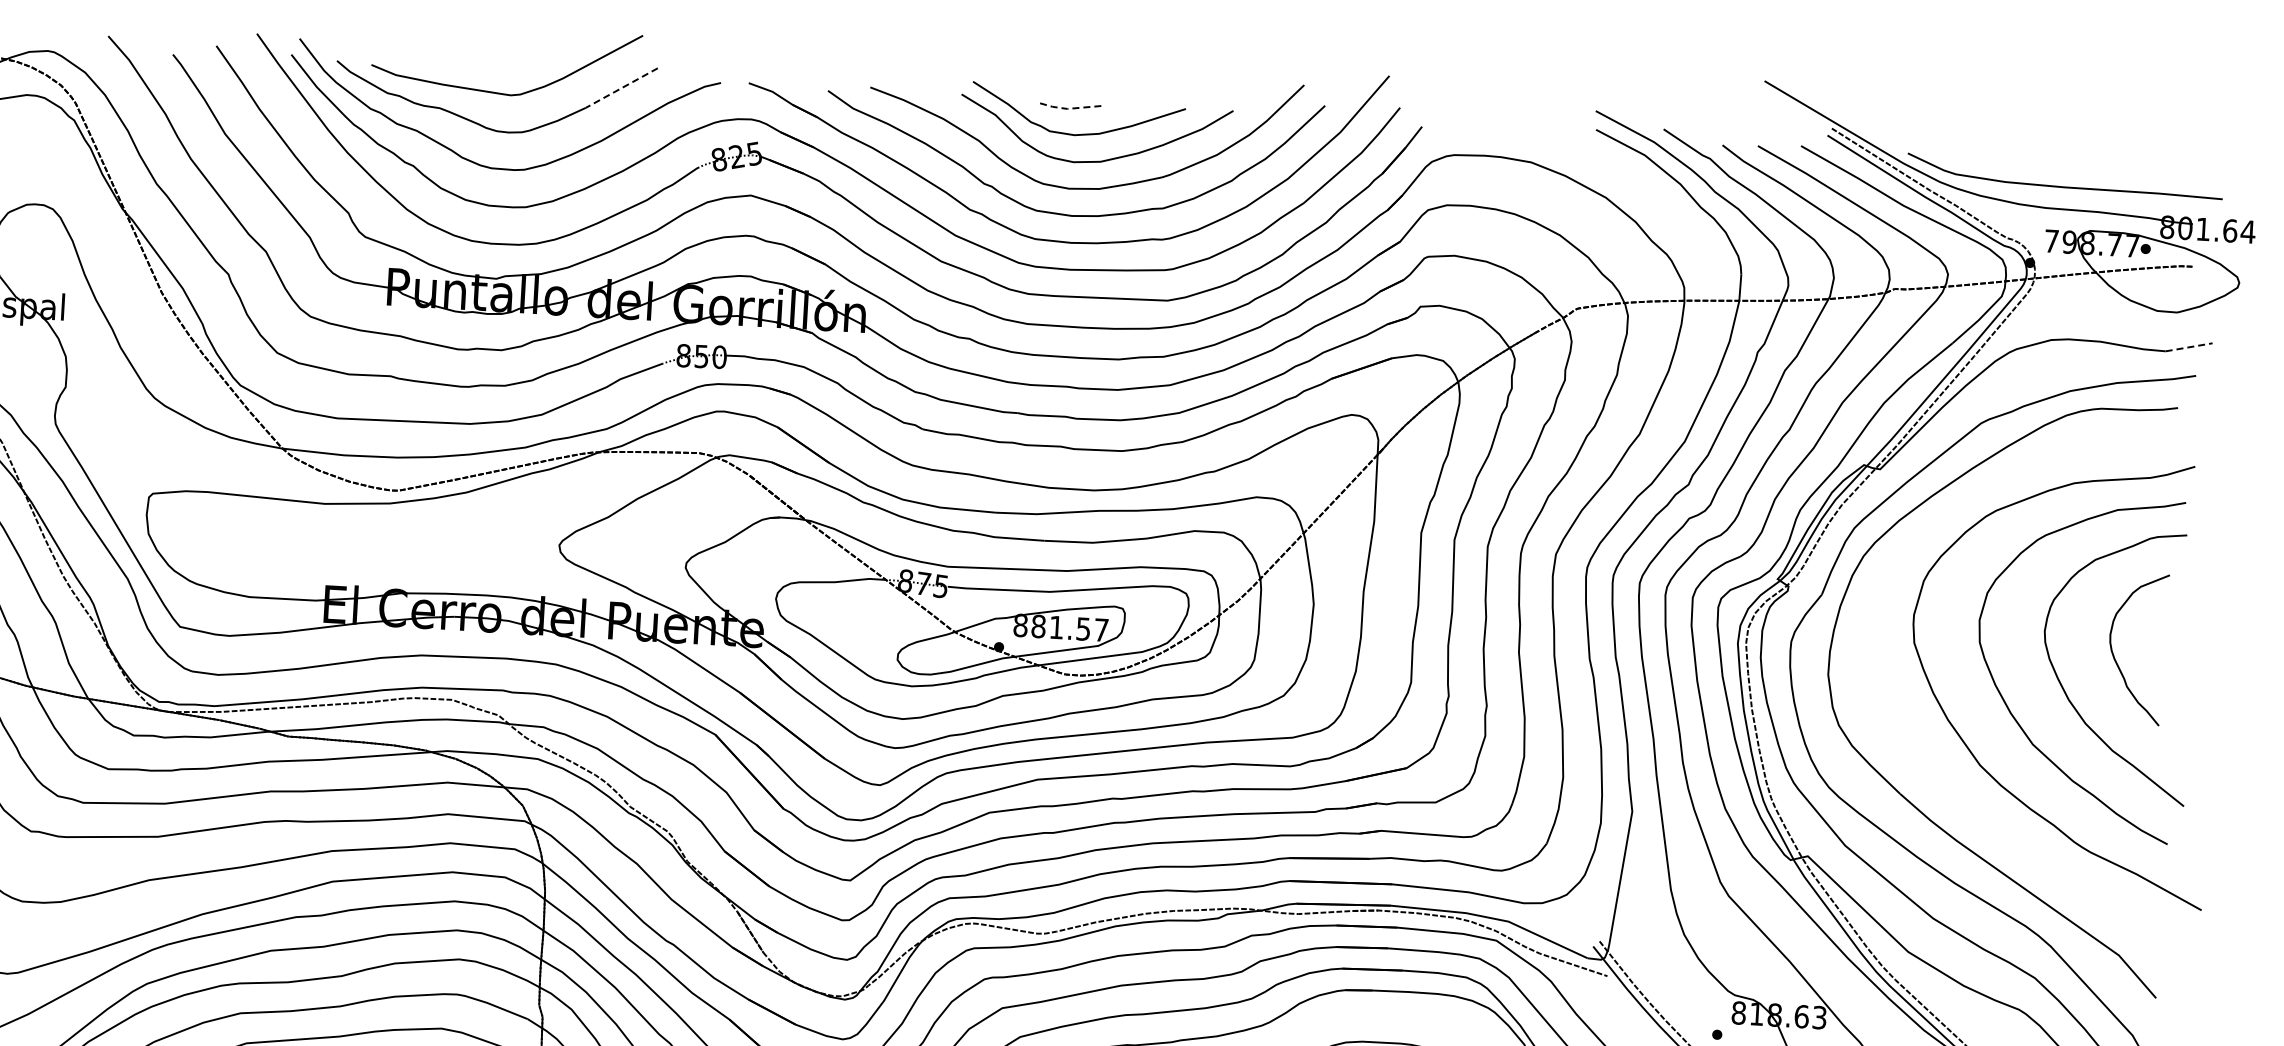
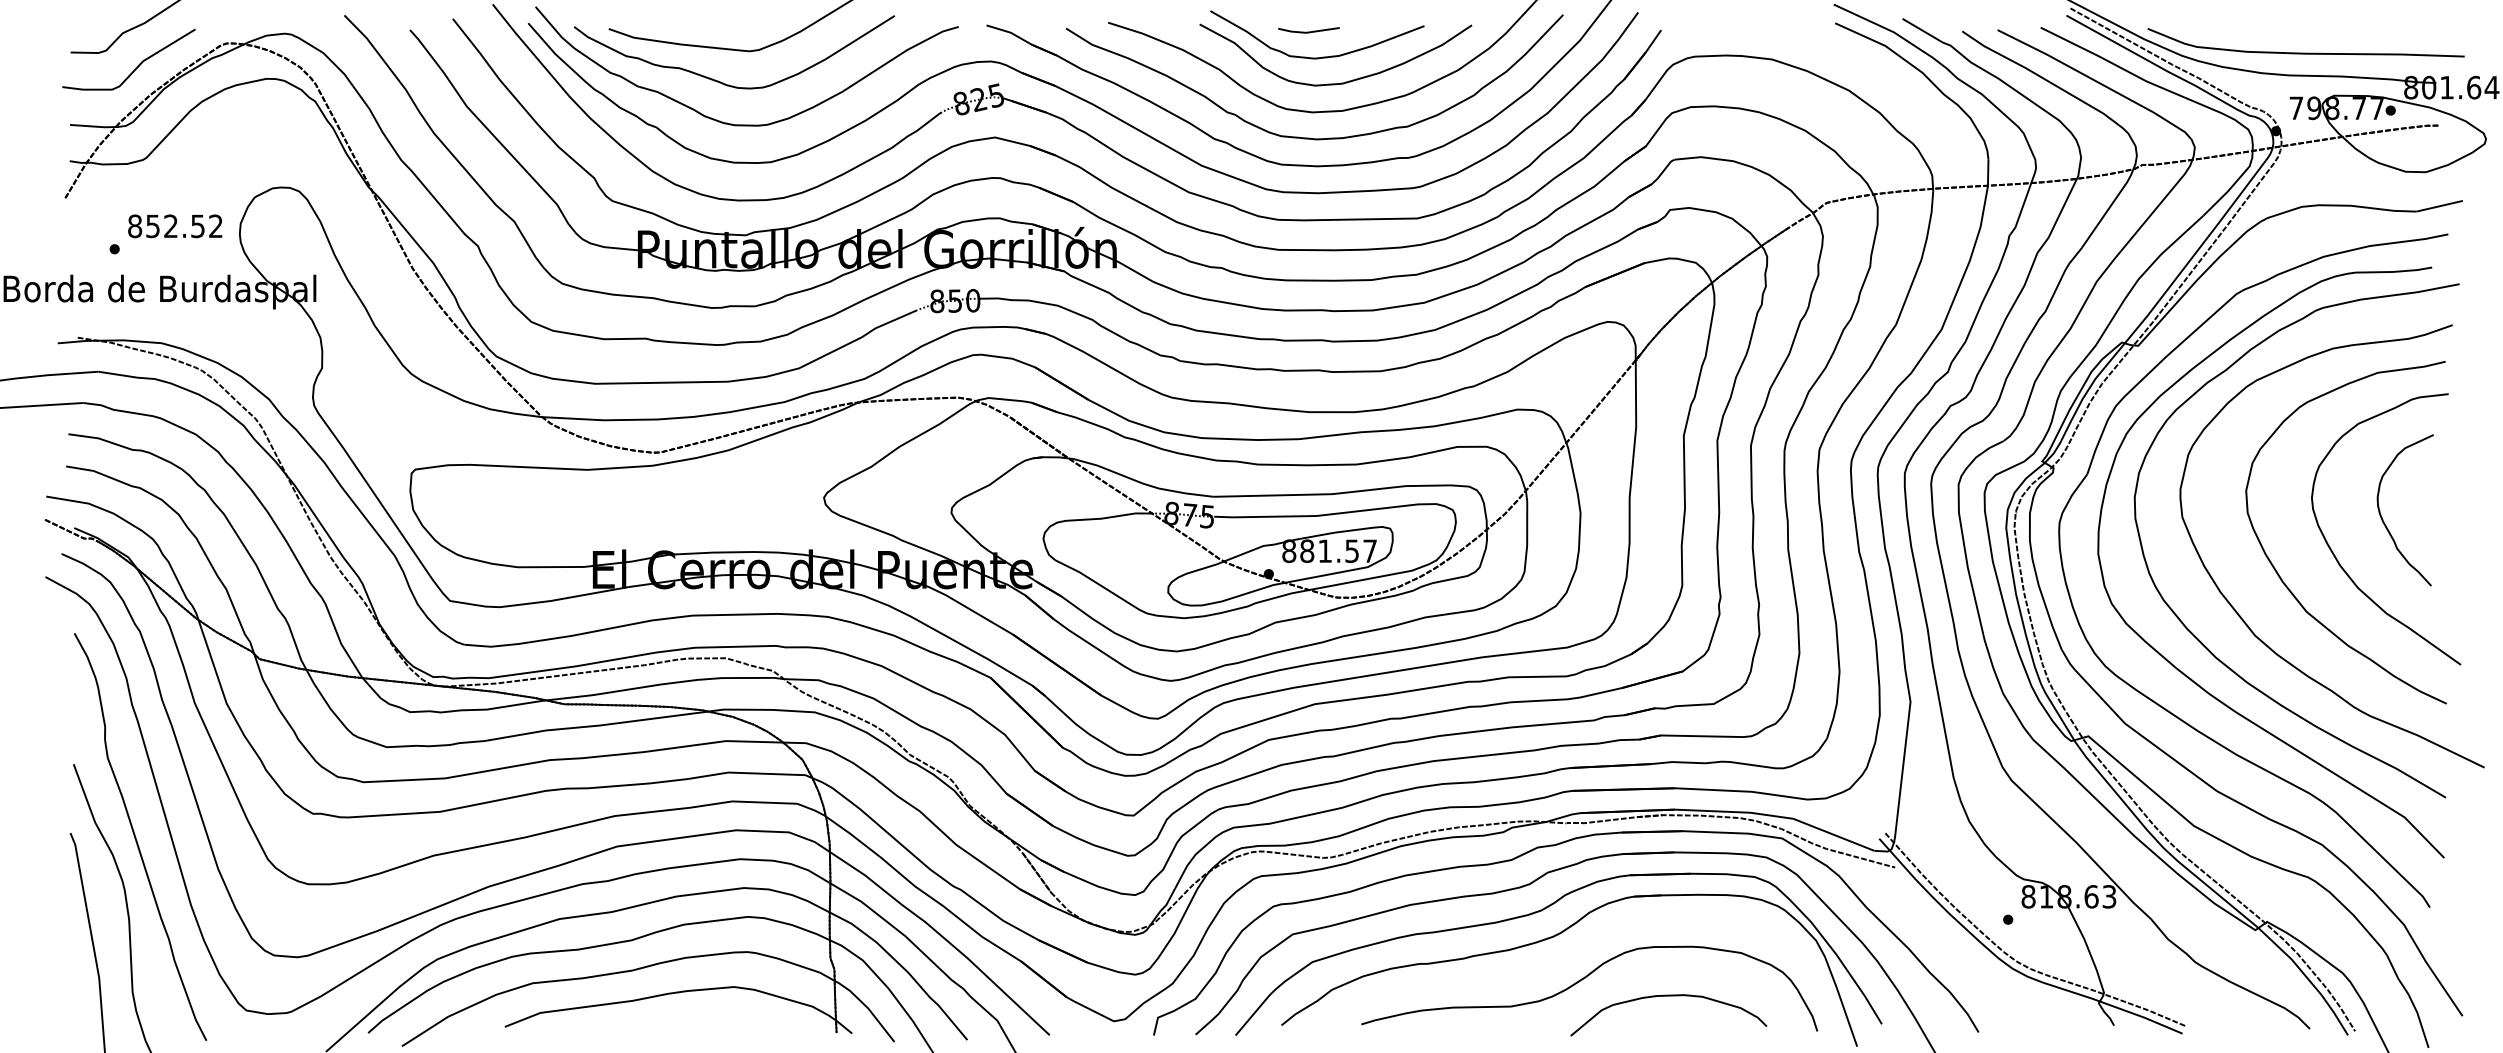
line: (621, 87) -> (859, 37), dashed -> solid
line: (1069, 108) -> (1308, 32), dashed -> solid
line: (2188, 347) -> (2439, 206), dashed -> solid
curve: (1923, 764) -> (2198, 638), added

